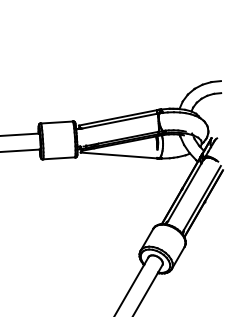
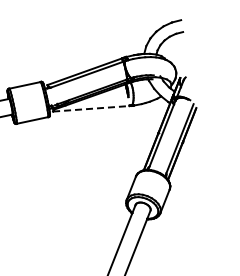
line: (119, 155) -> (91, 108), solid -> dashed

